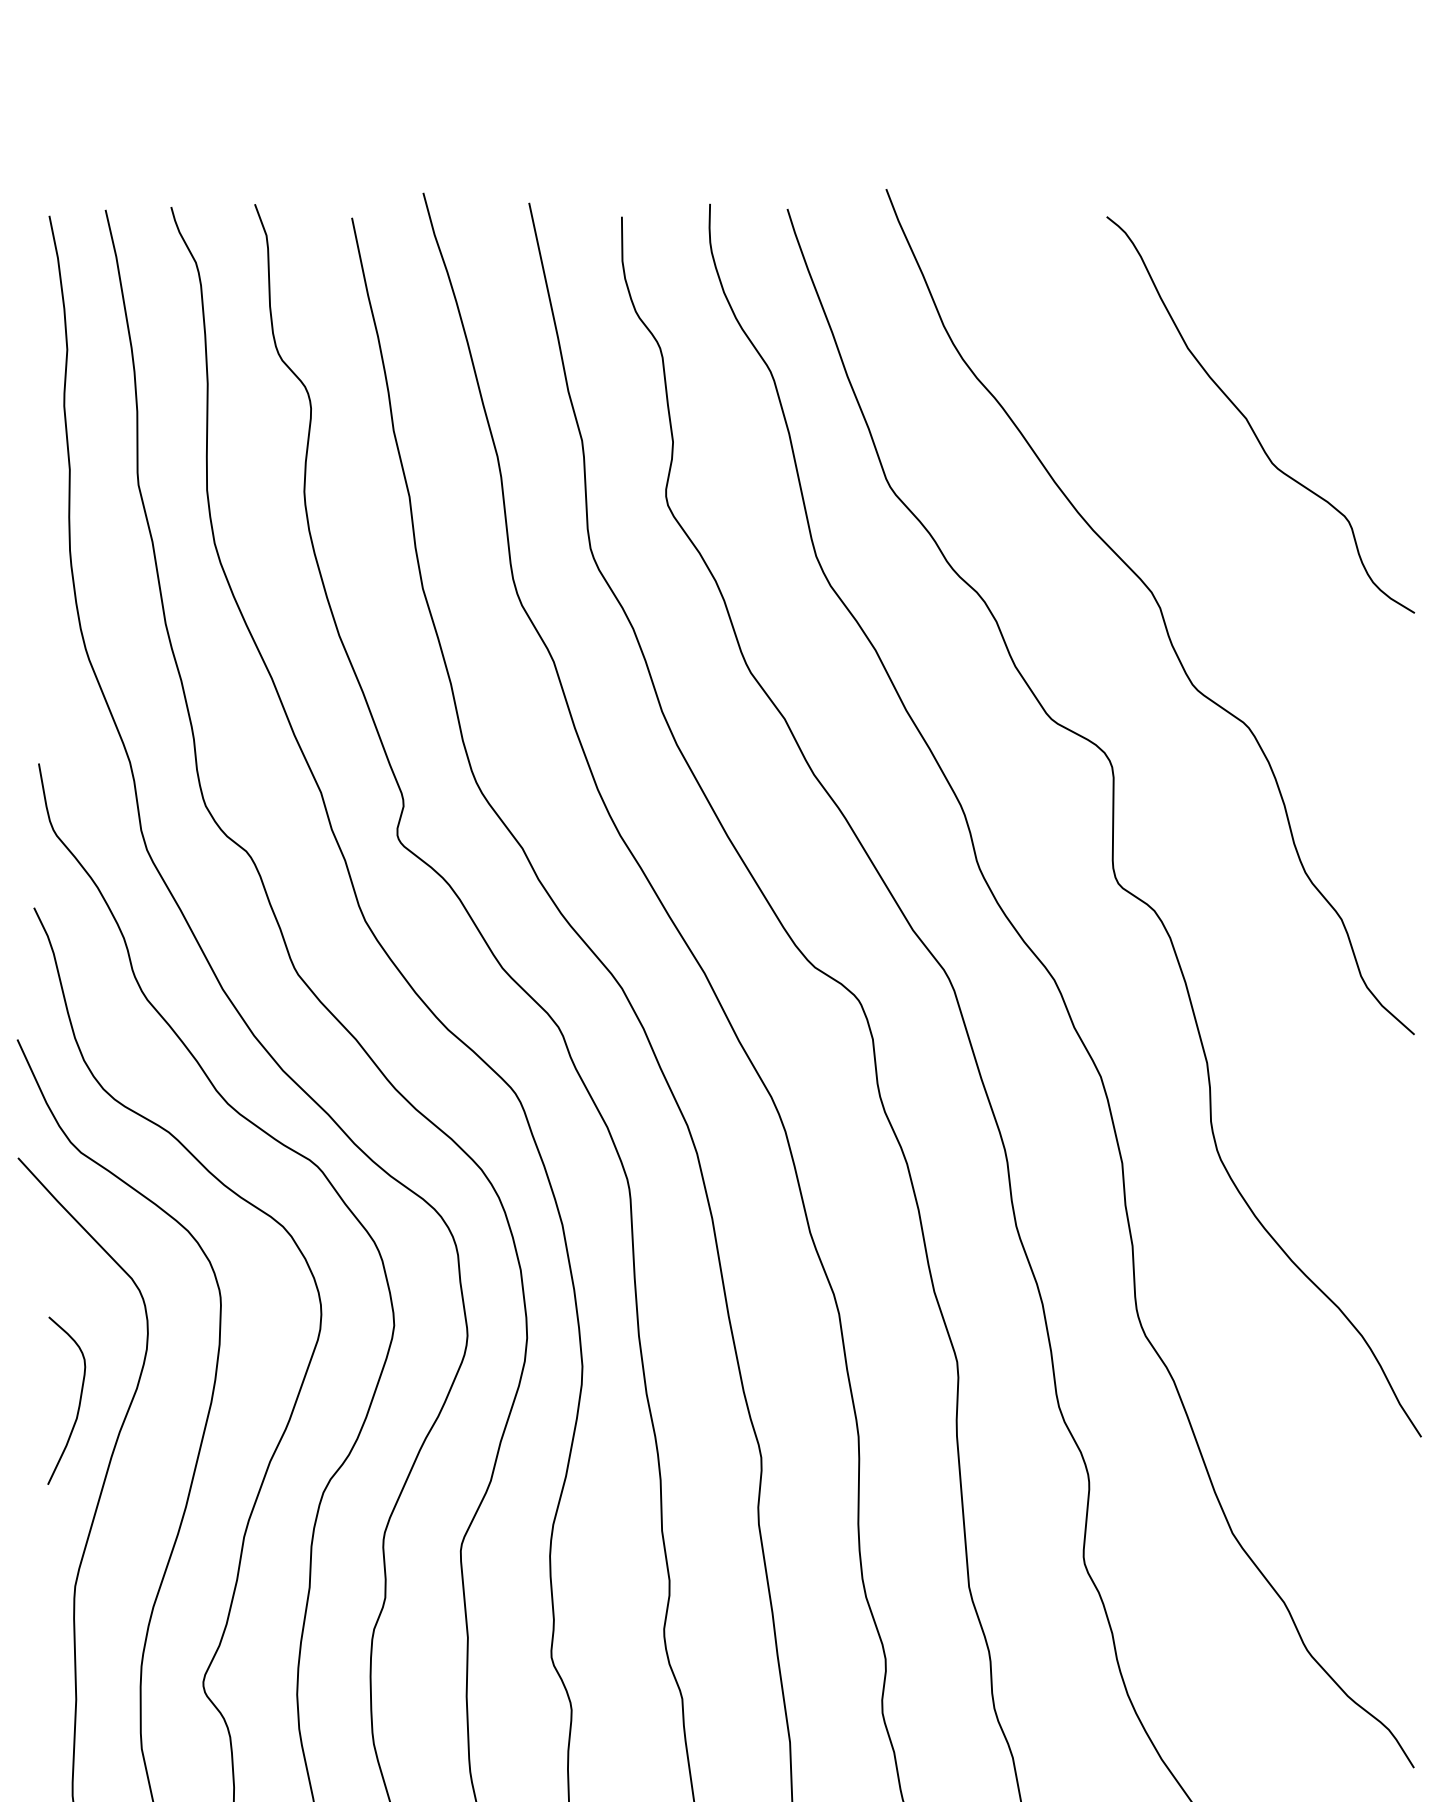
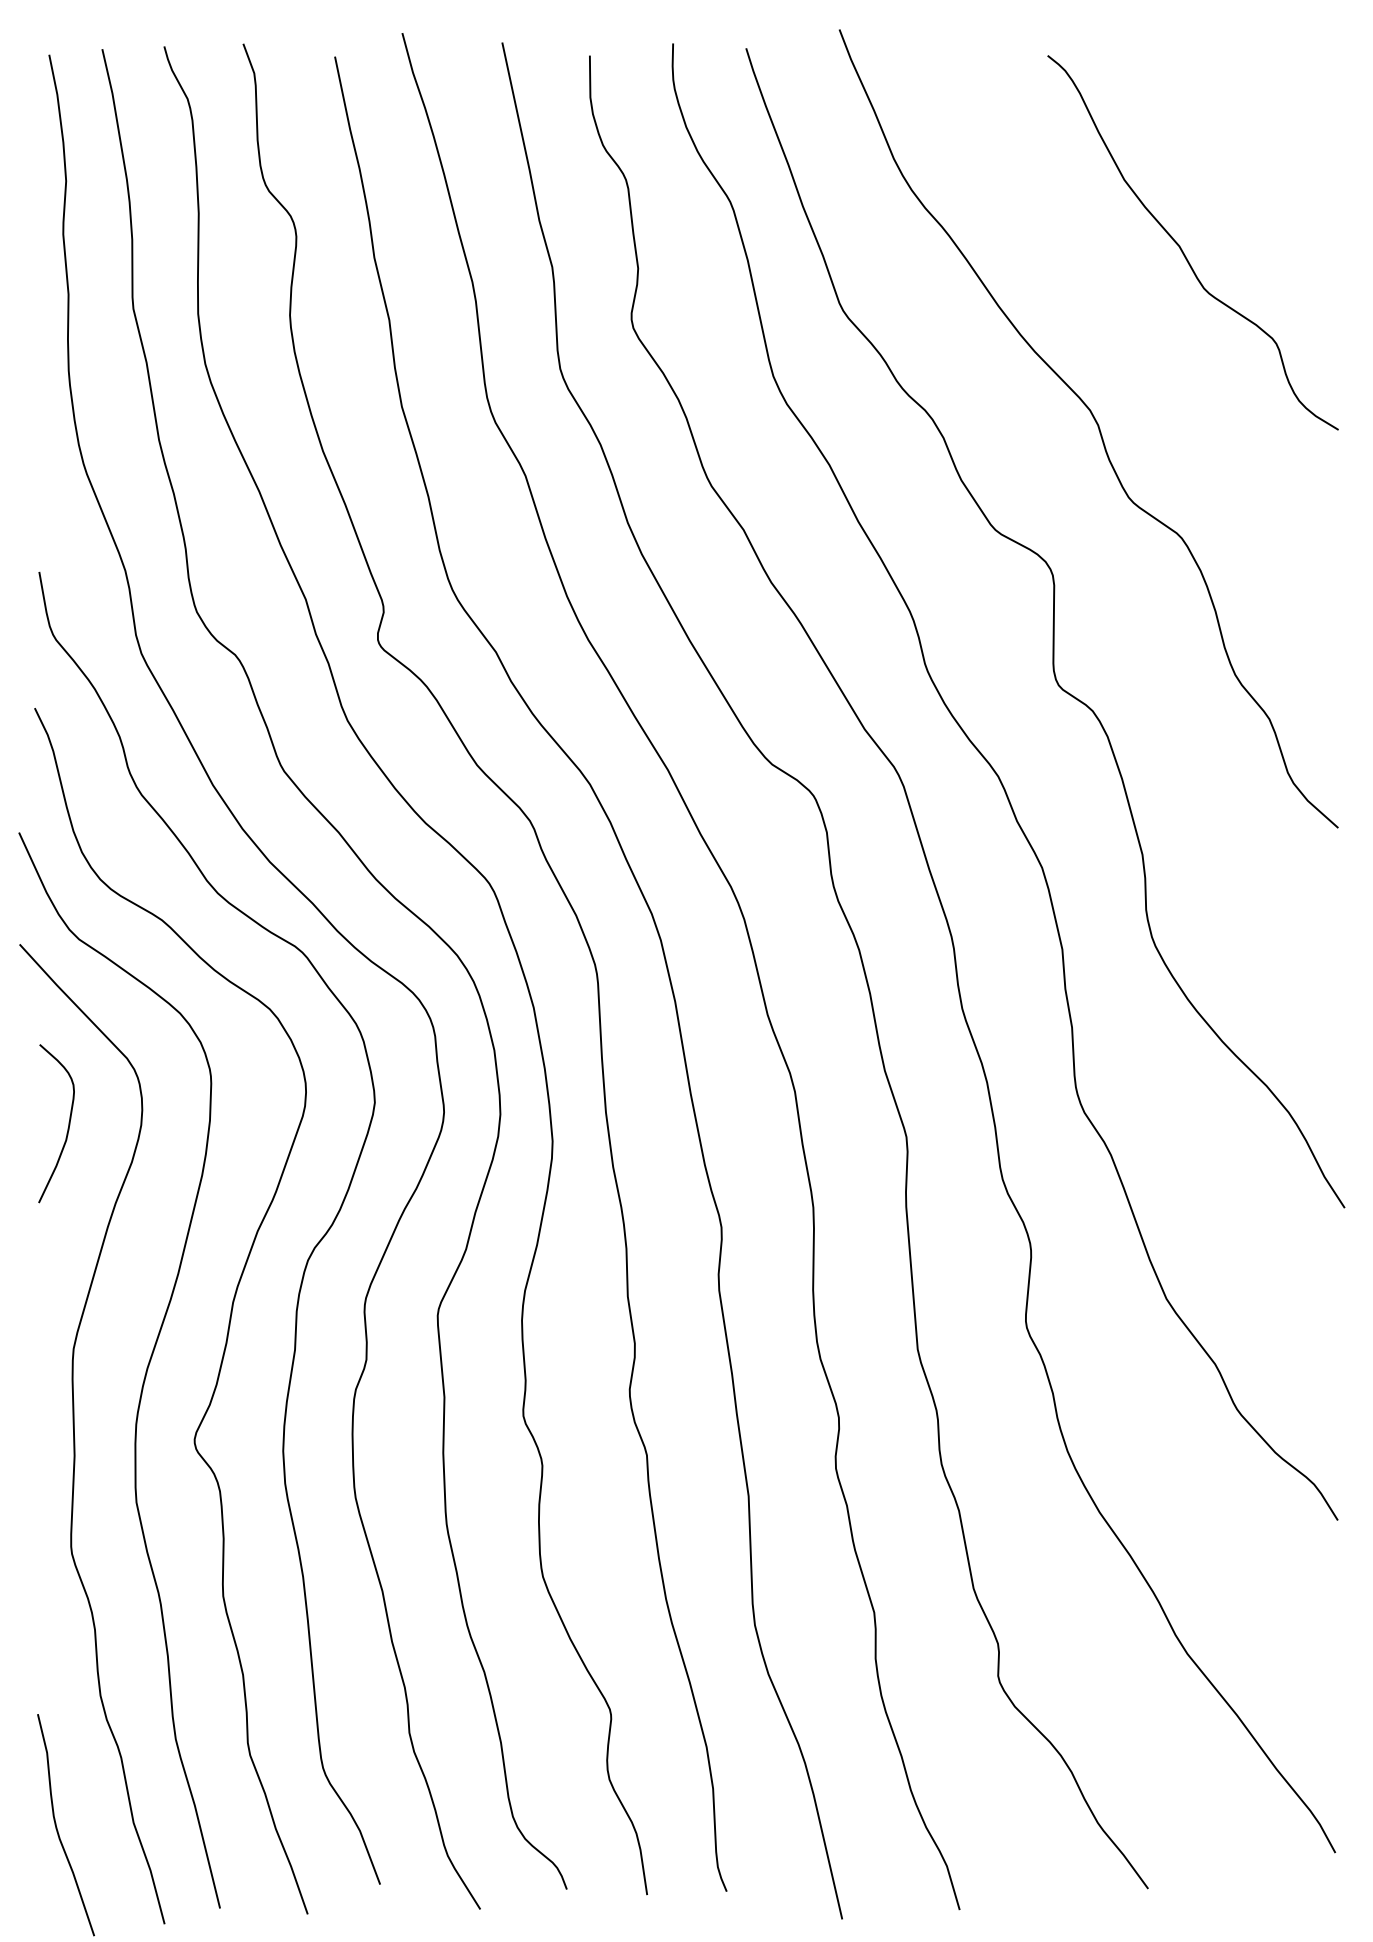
curve: (79, 1400) -> (68, 1123), moved

